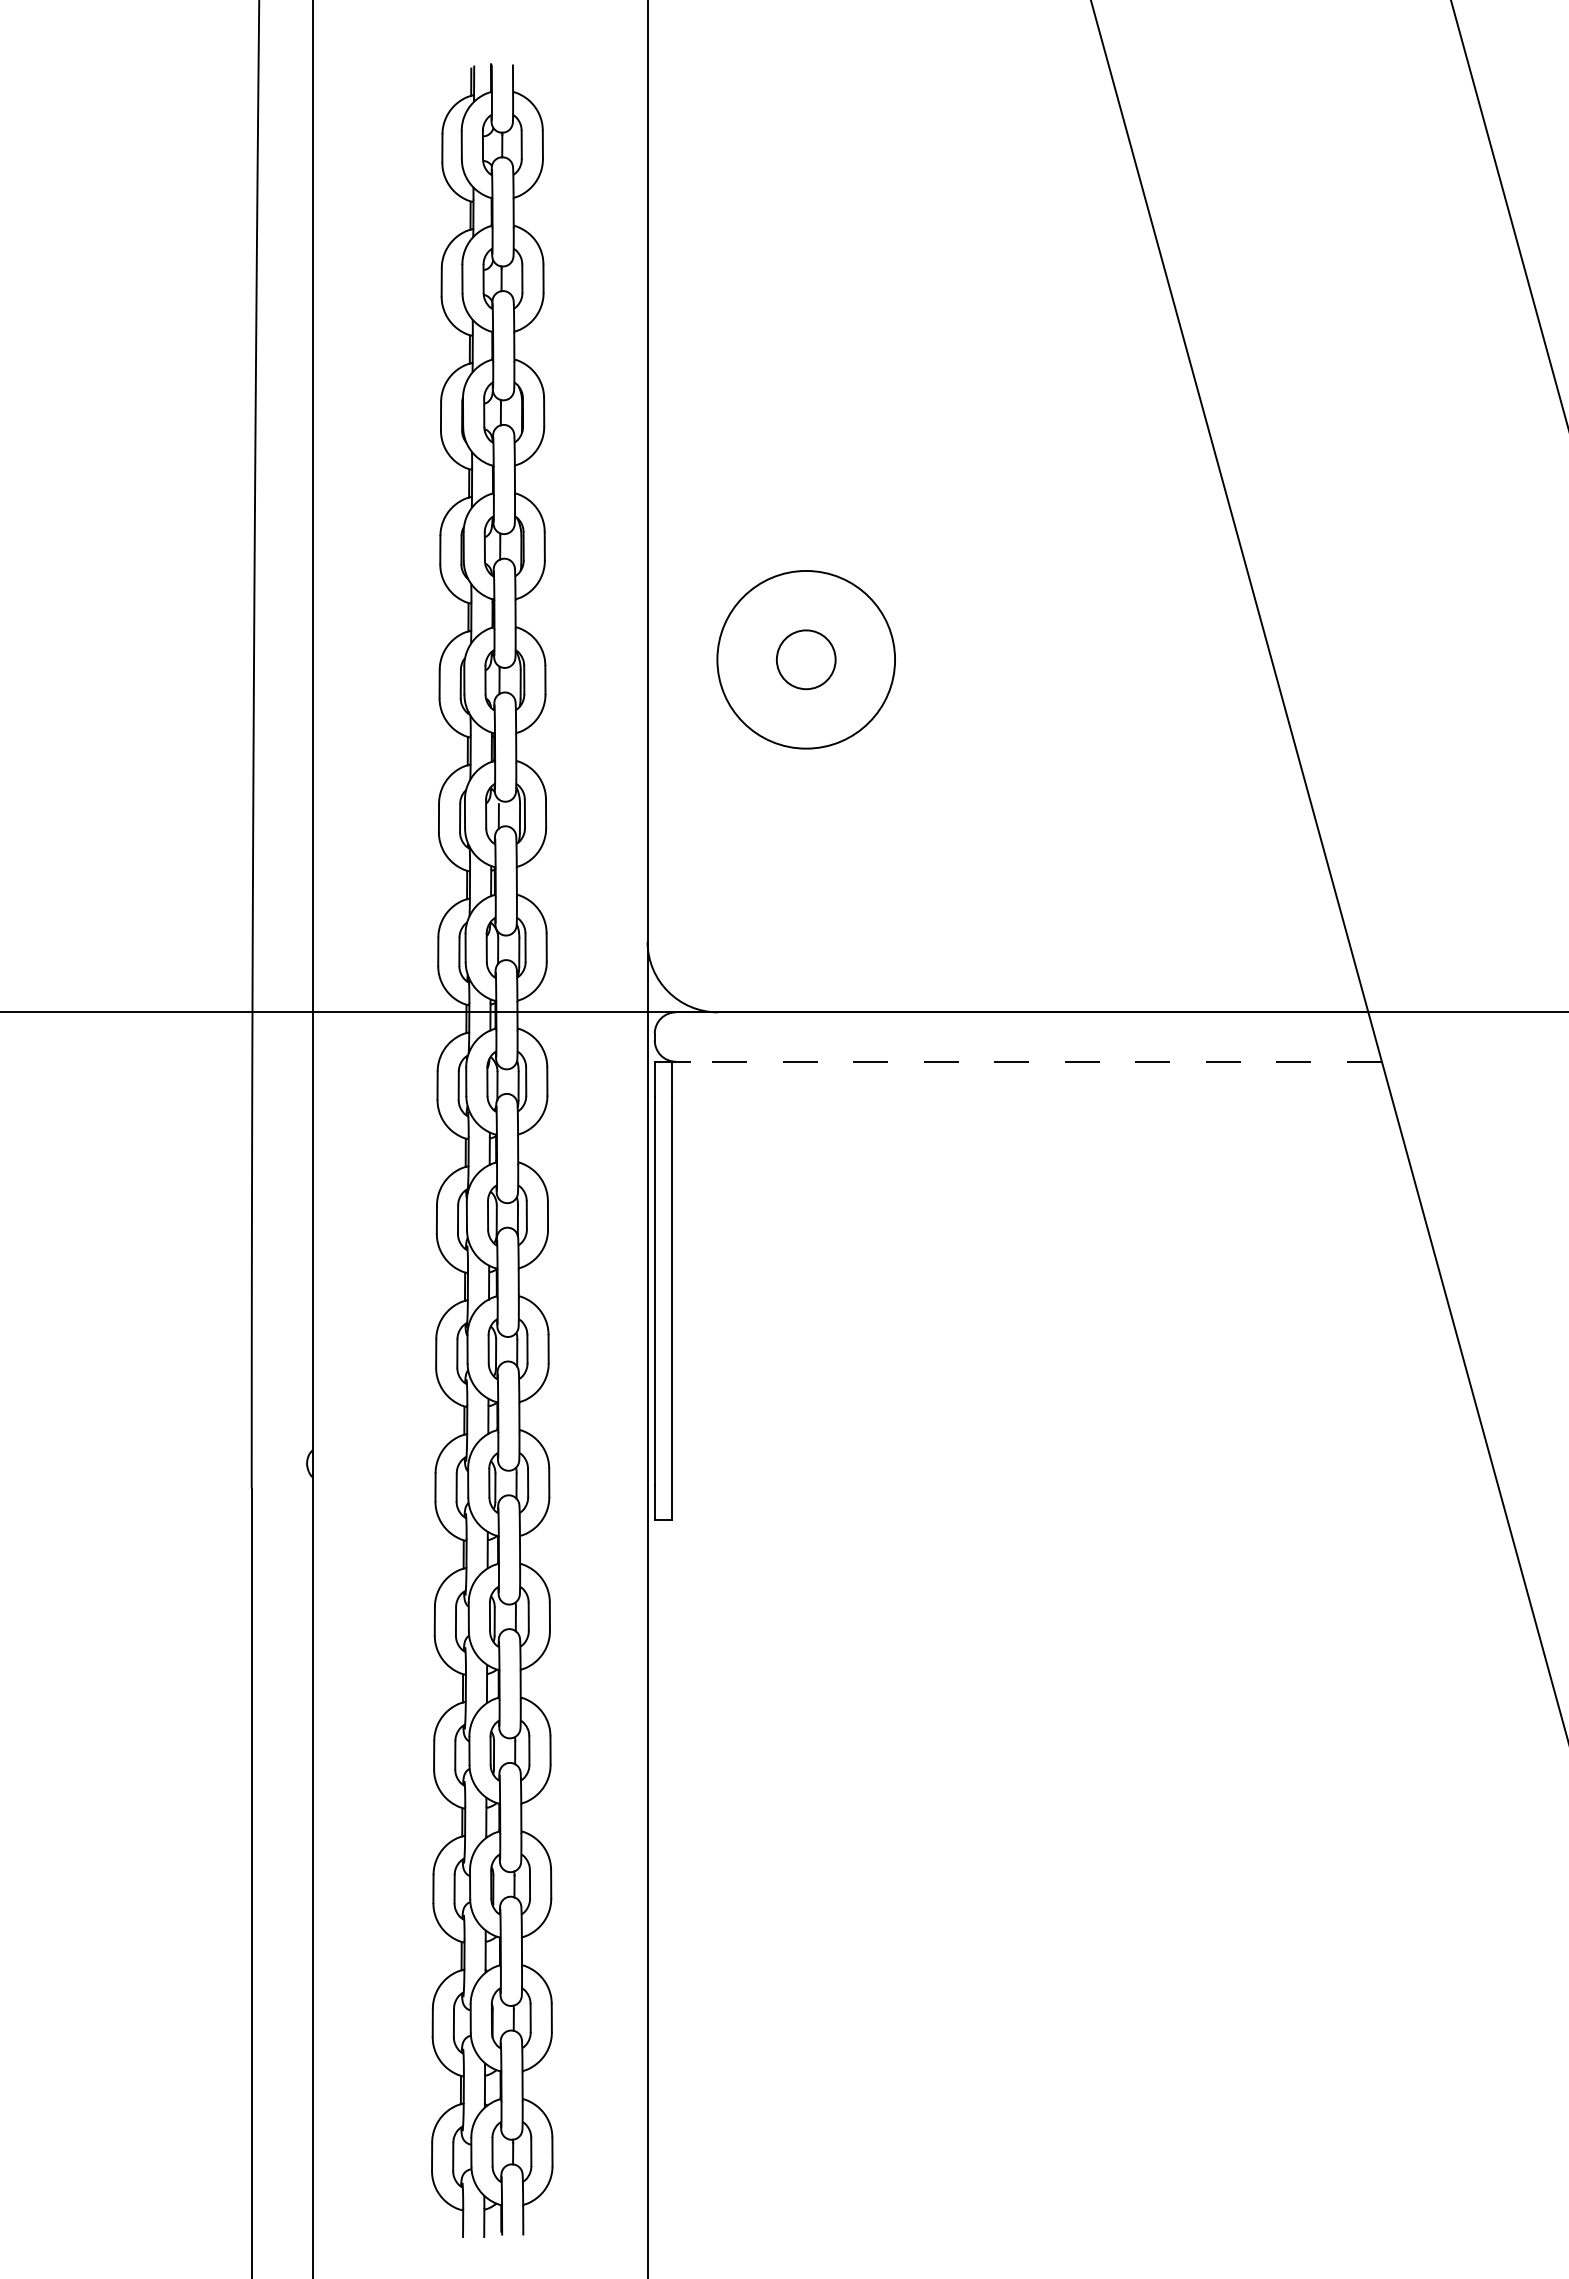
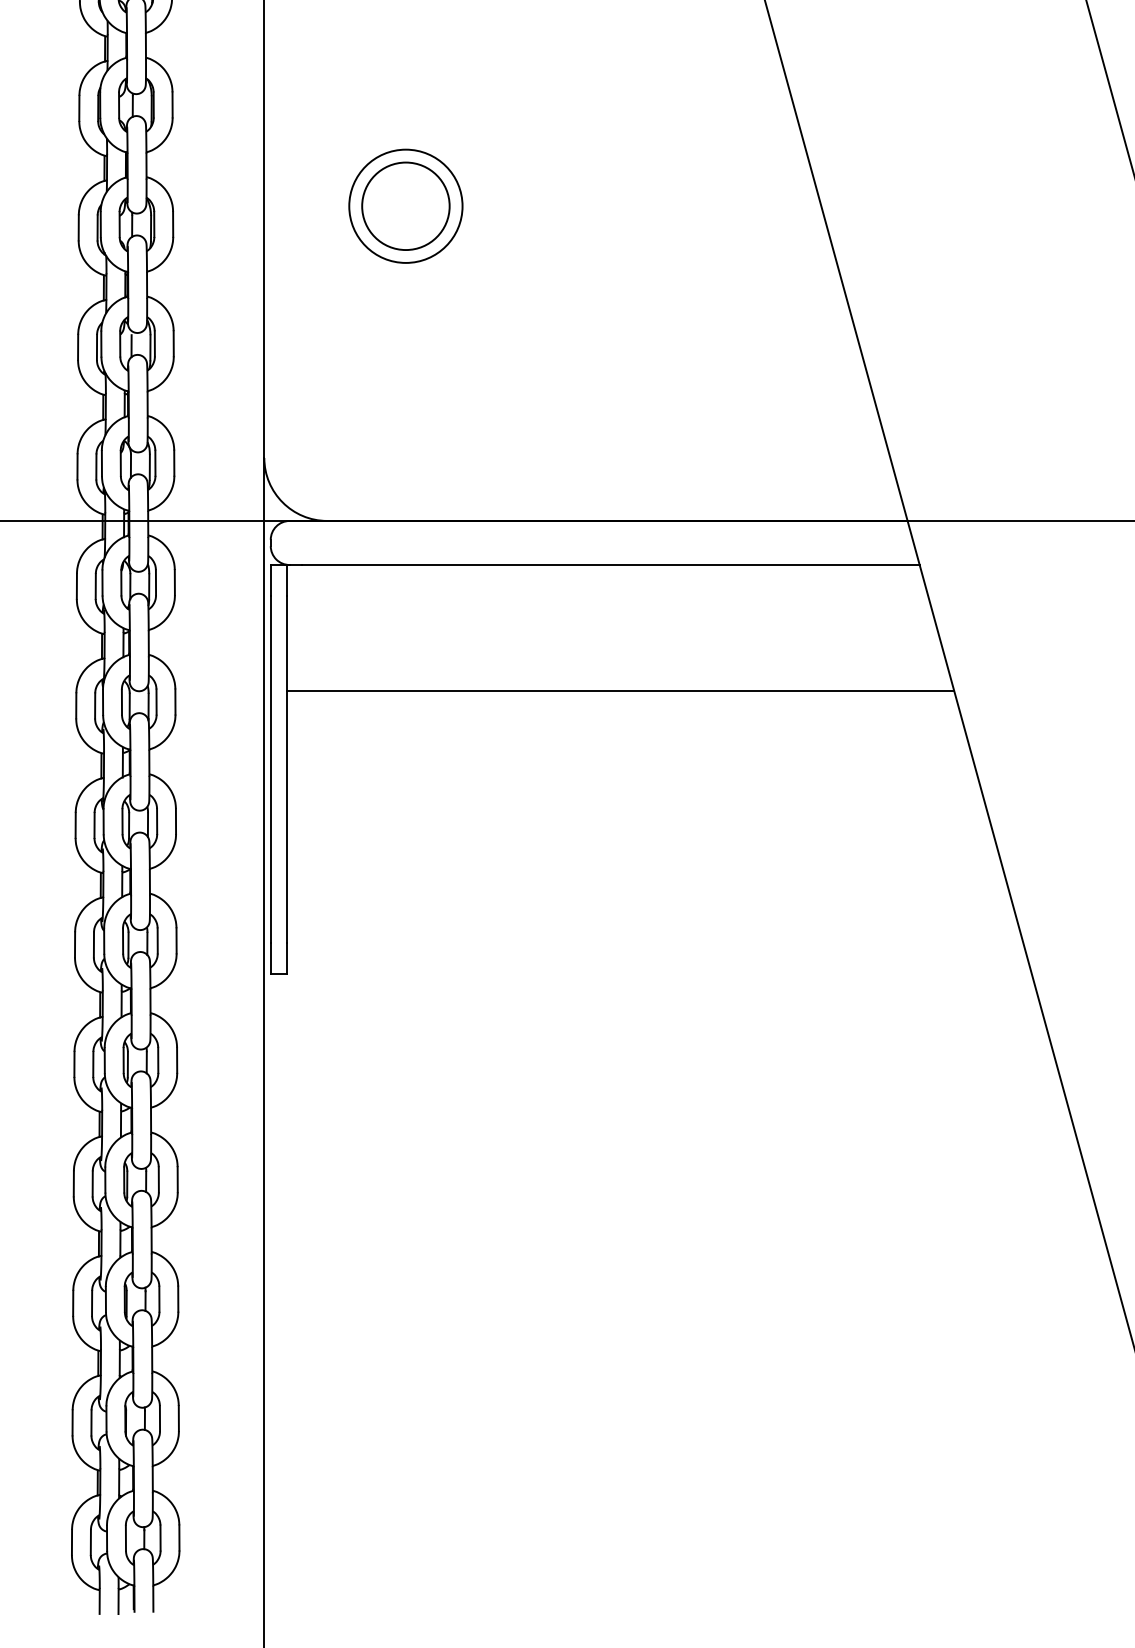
circle: (805, 659) -> (405, 206), size x0.71
circle: (806, 659) -> (406, 206), size x1.67
line: (1035, 1061) -> (610, 564), dashed -> solid
line: (1046, 1202) -> (620, 690), added

